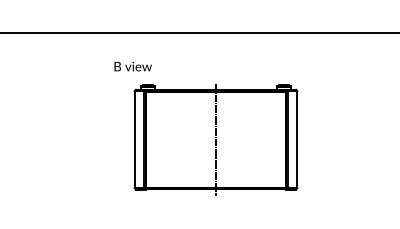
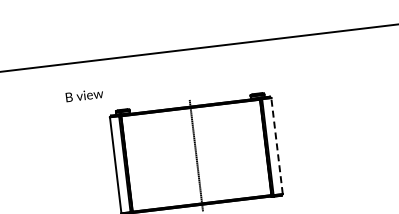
text: (132, 66) -> (83, 95), moved
line: (297, 139) -> (277, 145), solid -> dashed

